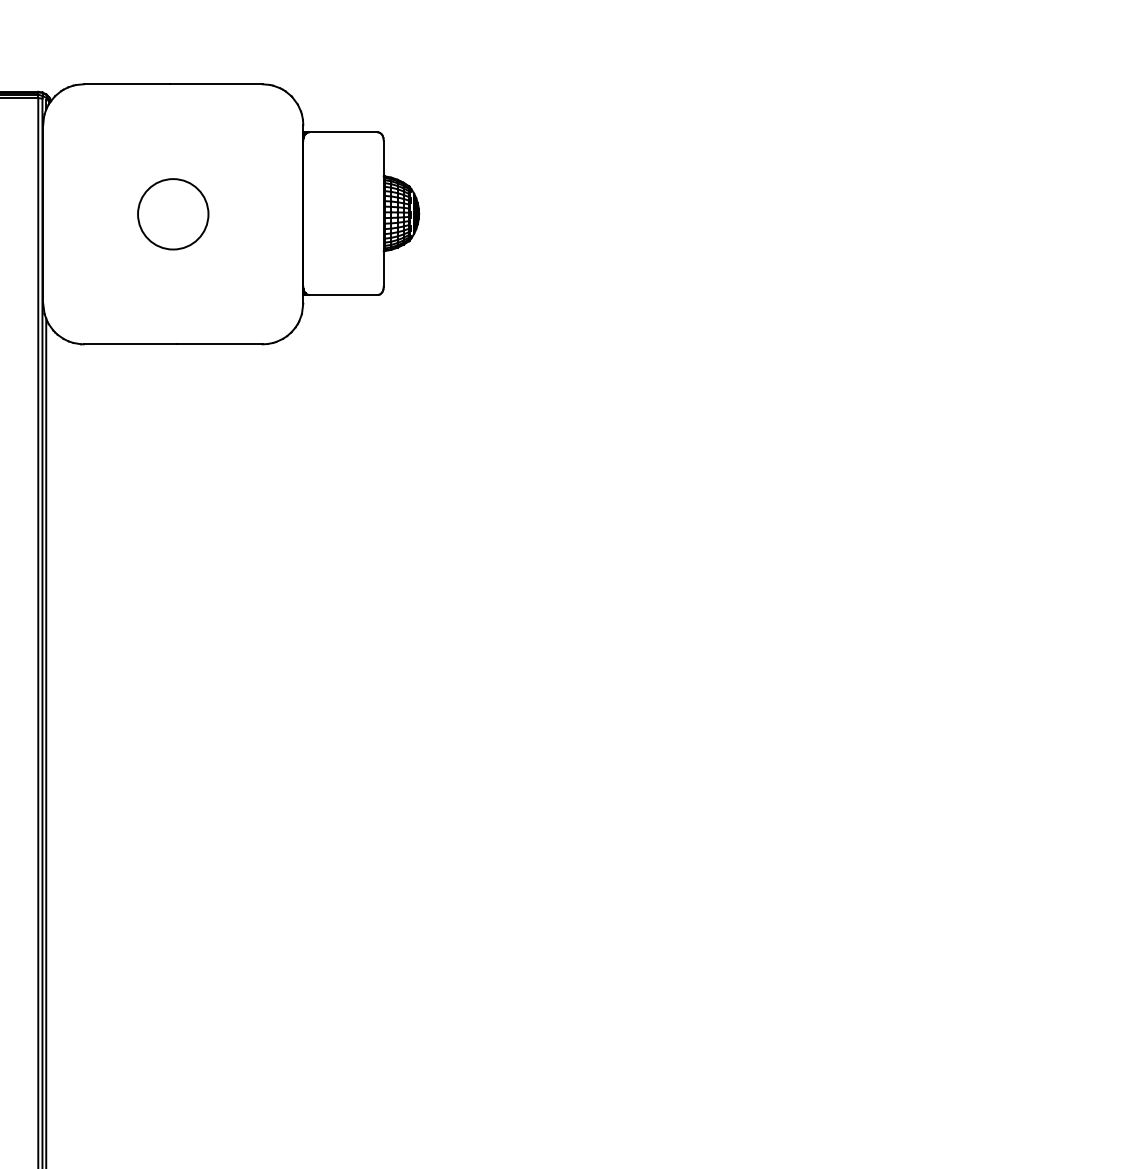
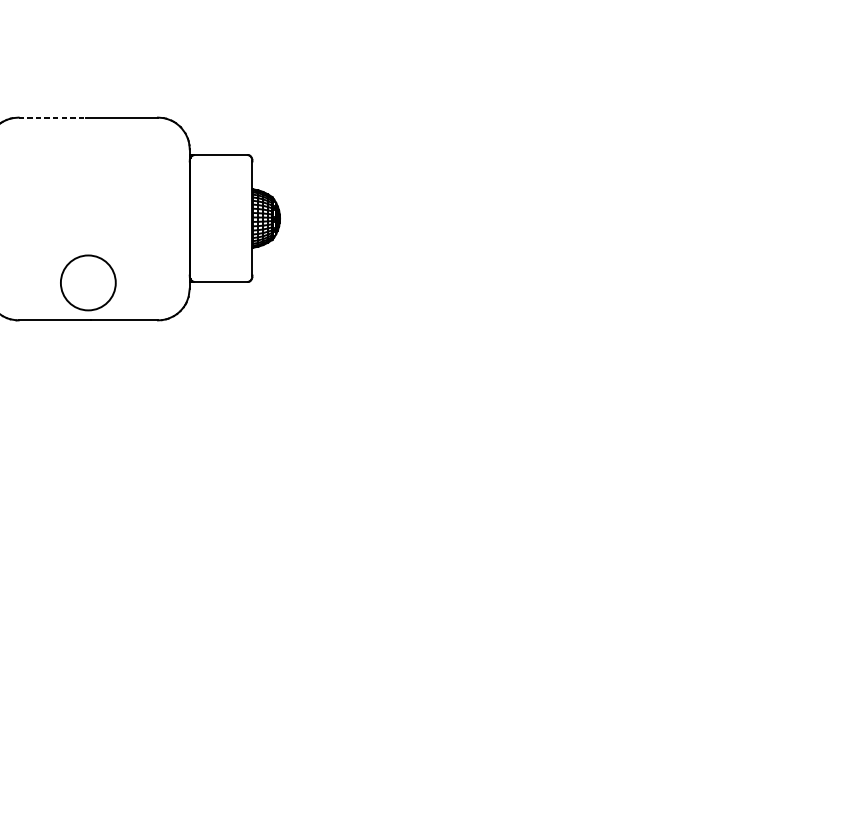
line: (127, 84) -> (52, 117), solid -> dashed
circle: (173, 214) -> (88, 283), moved

